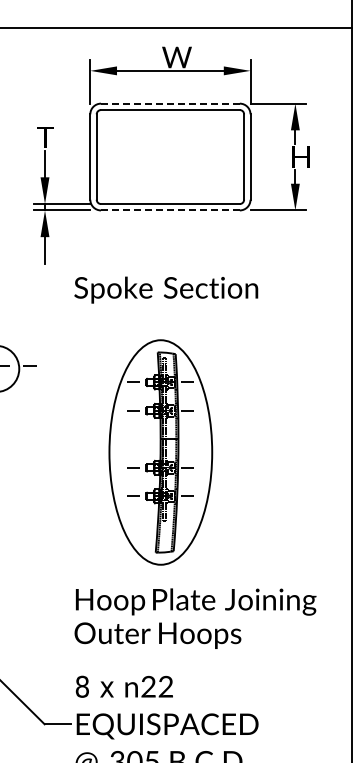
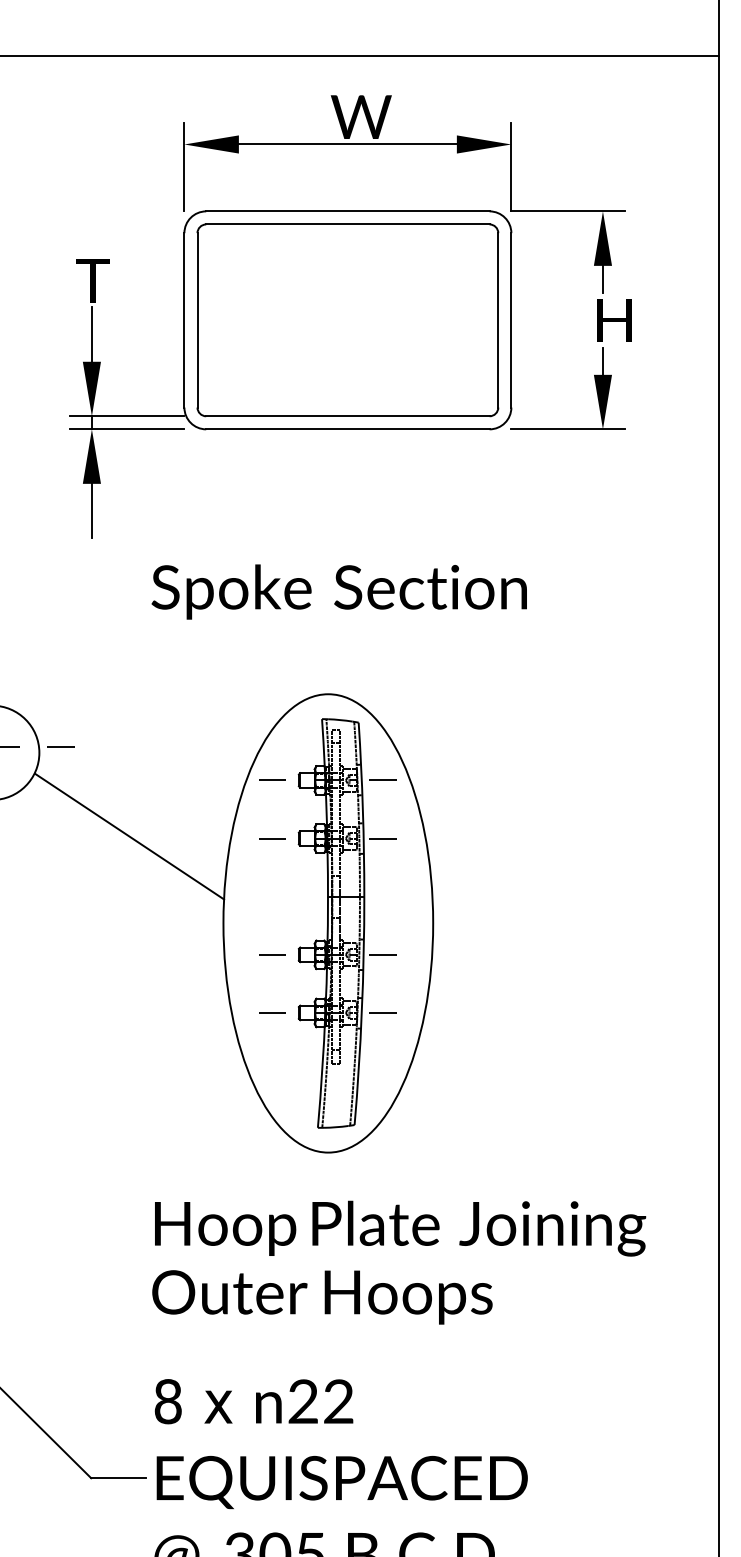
line: (170, 103) -> (348, 211), dashed -> solid
line: (169, 210) -> (346, 429), dashed -> solid
line: (63, 409) -> (129, 835), added

